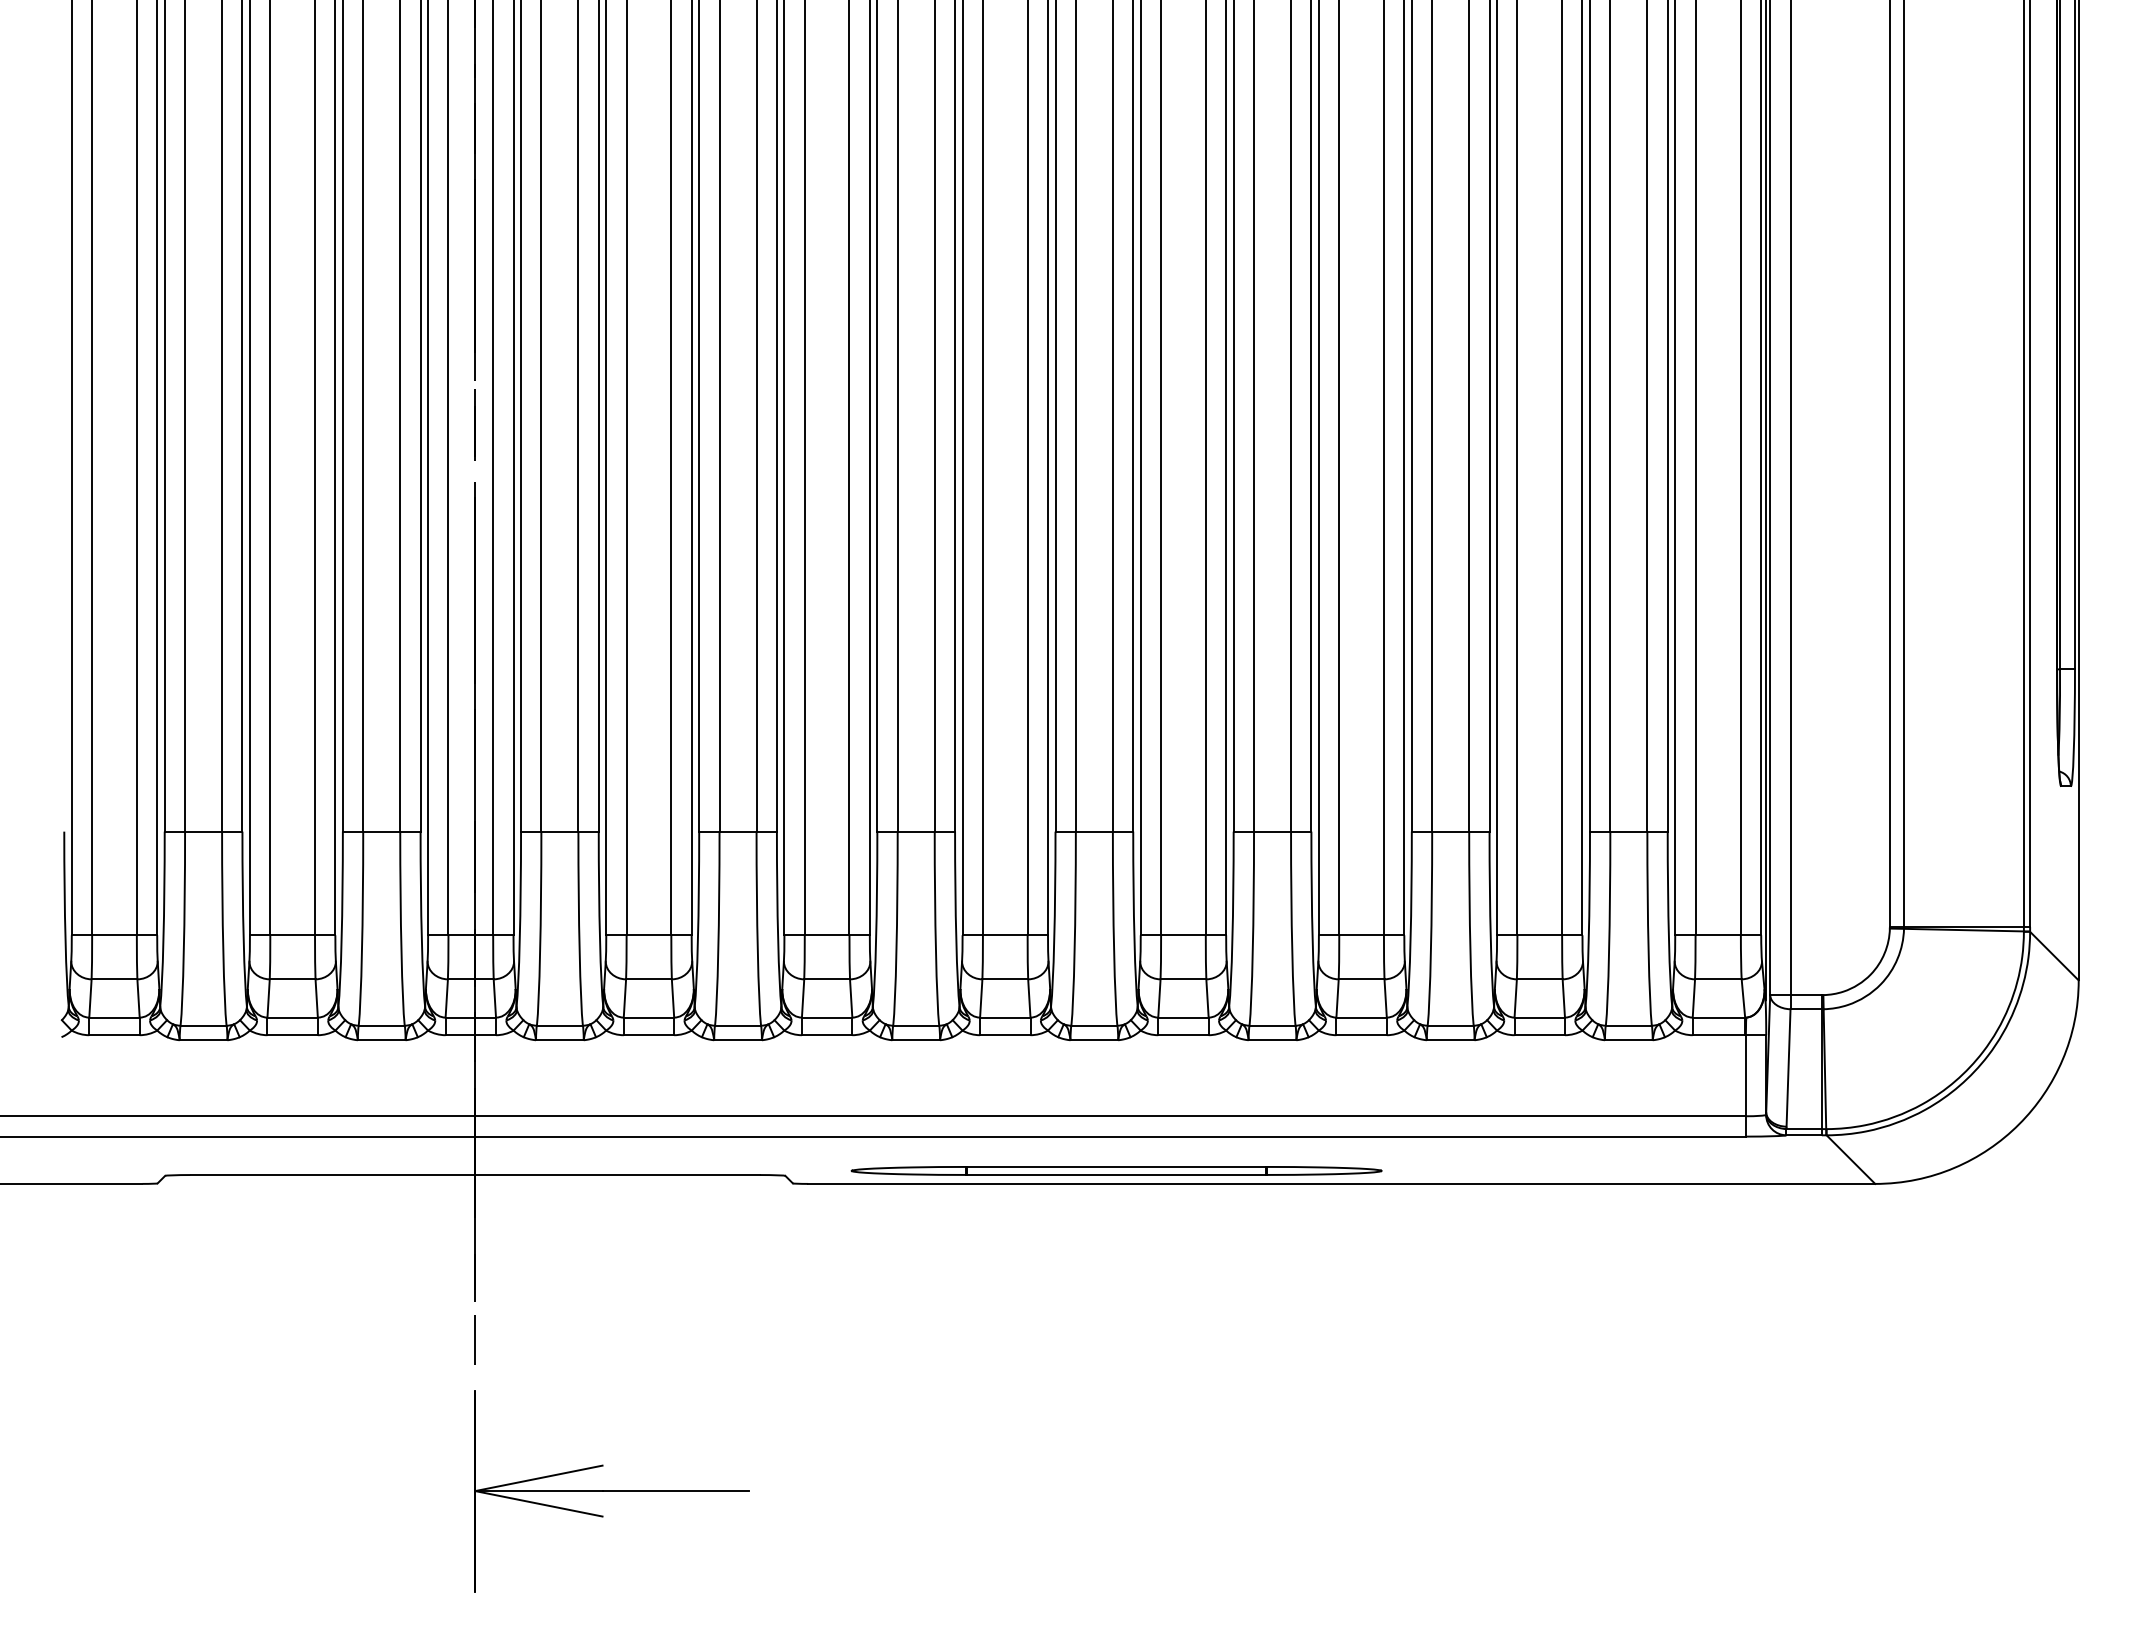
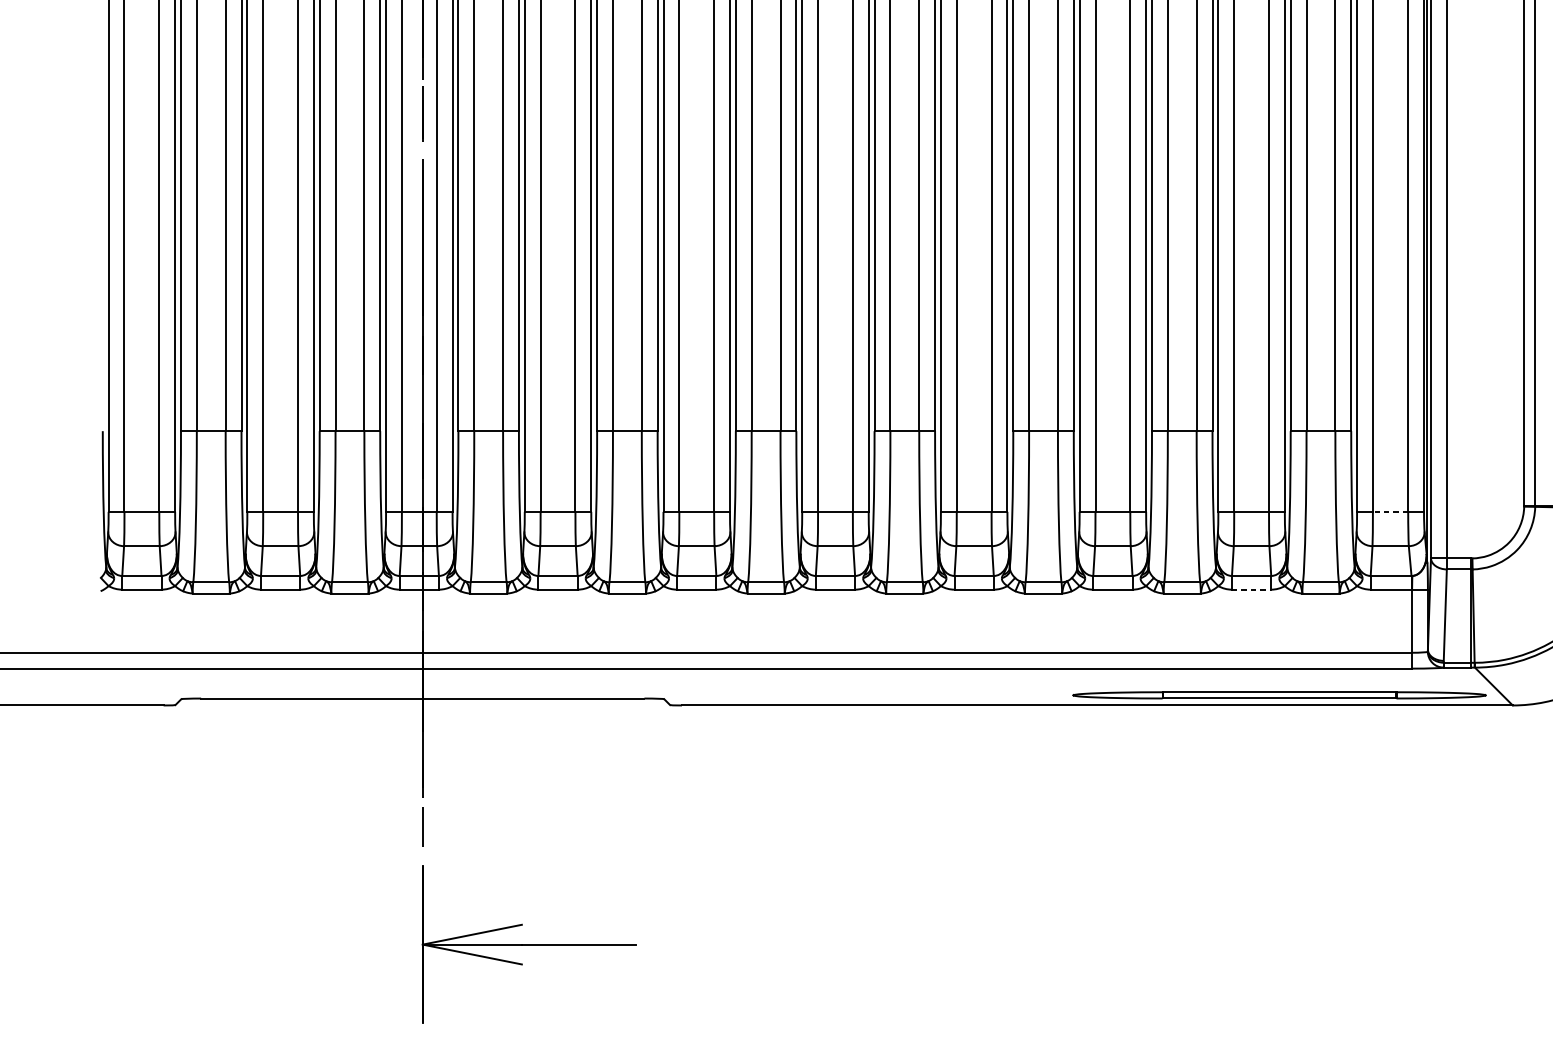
line: (1718, 935) -> (1390, 512), solid -> dashed
line: (1540, 1035) -> (1252, 589), solid -> dashed
part: (1116, 1170) -> (1279, 695), moved

